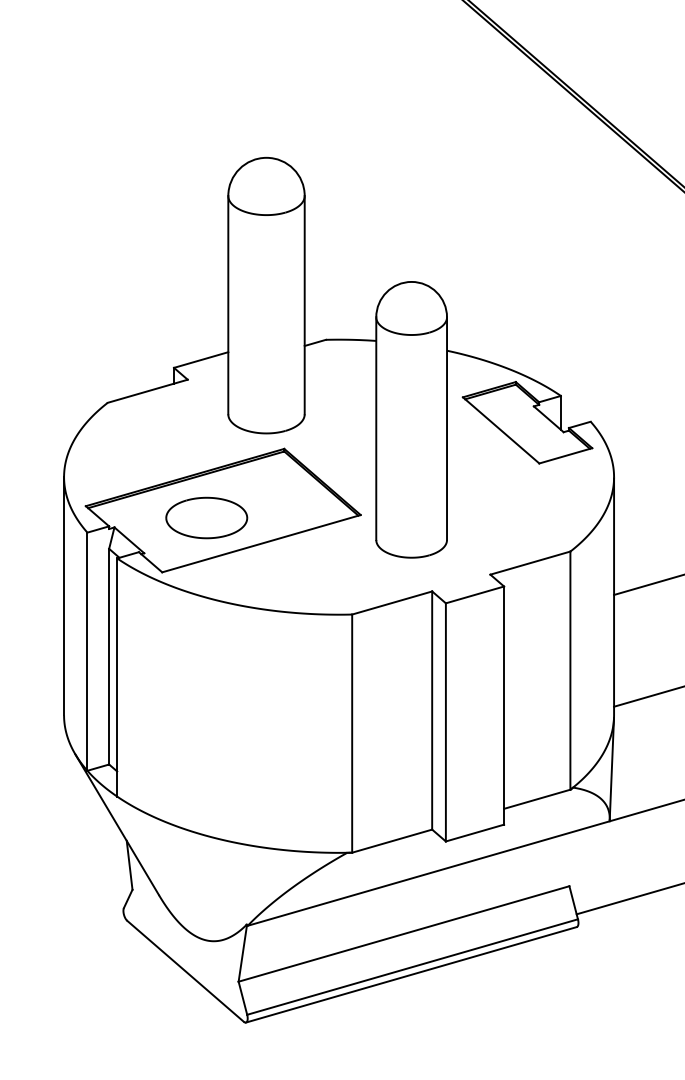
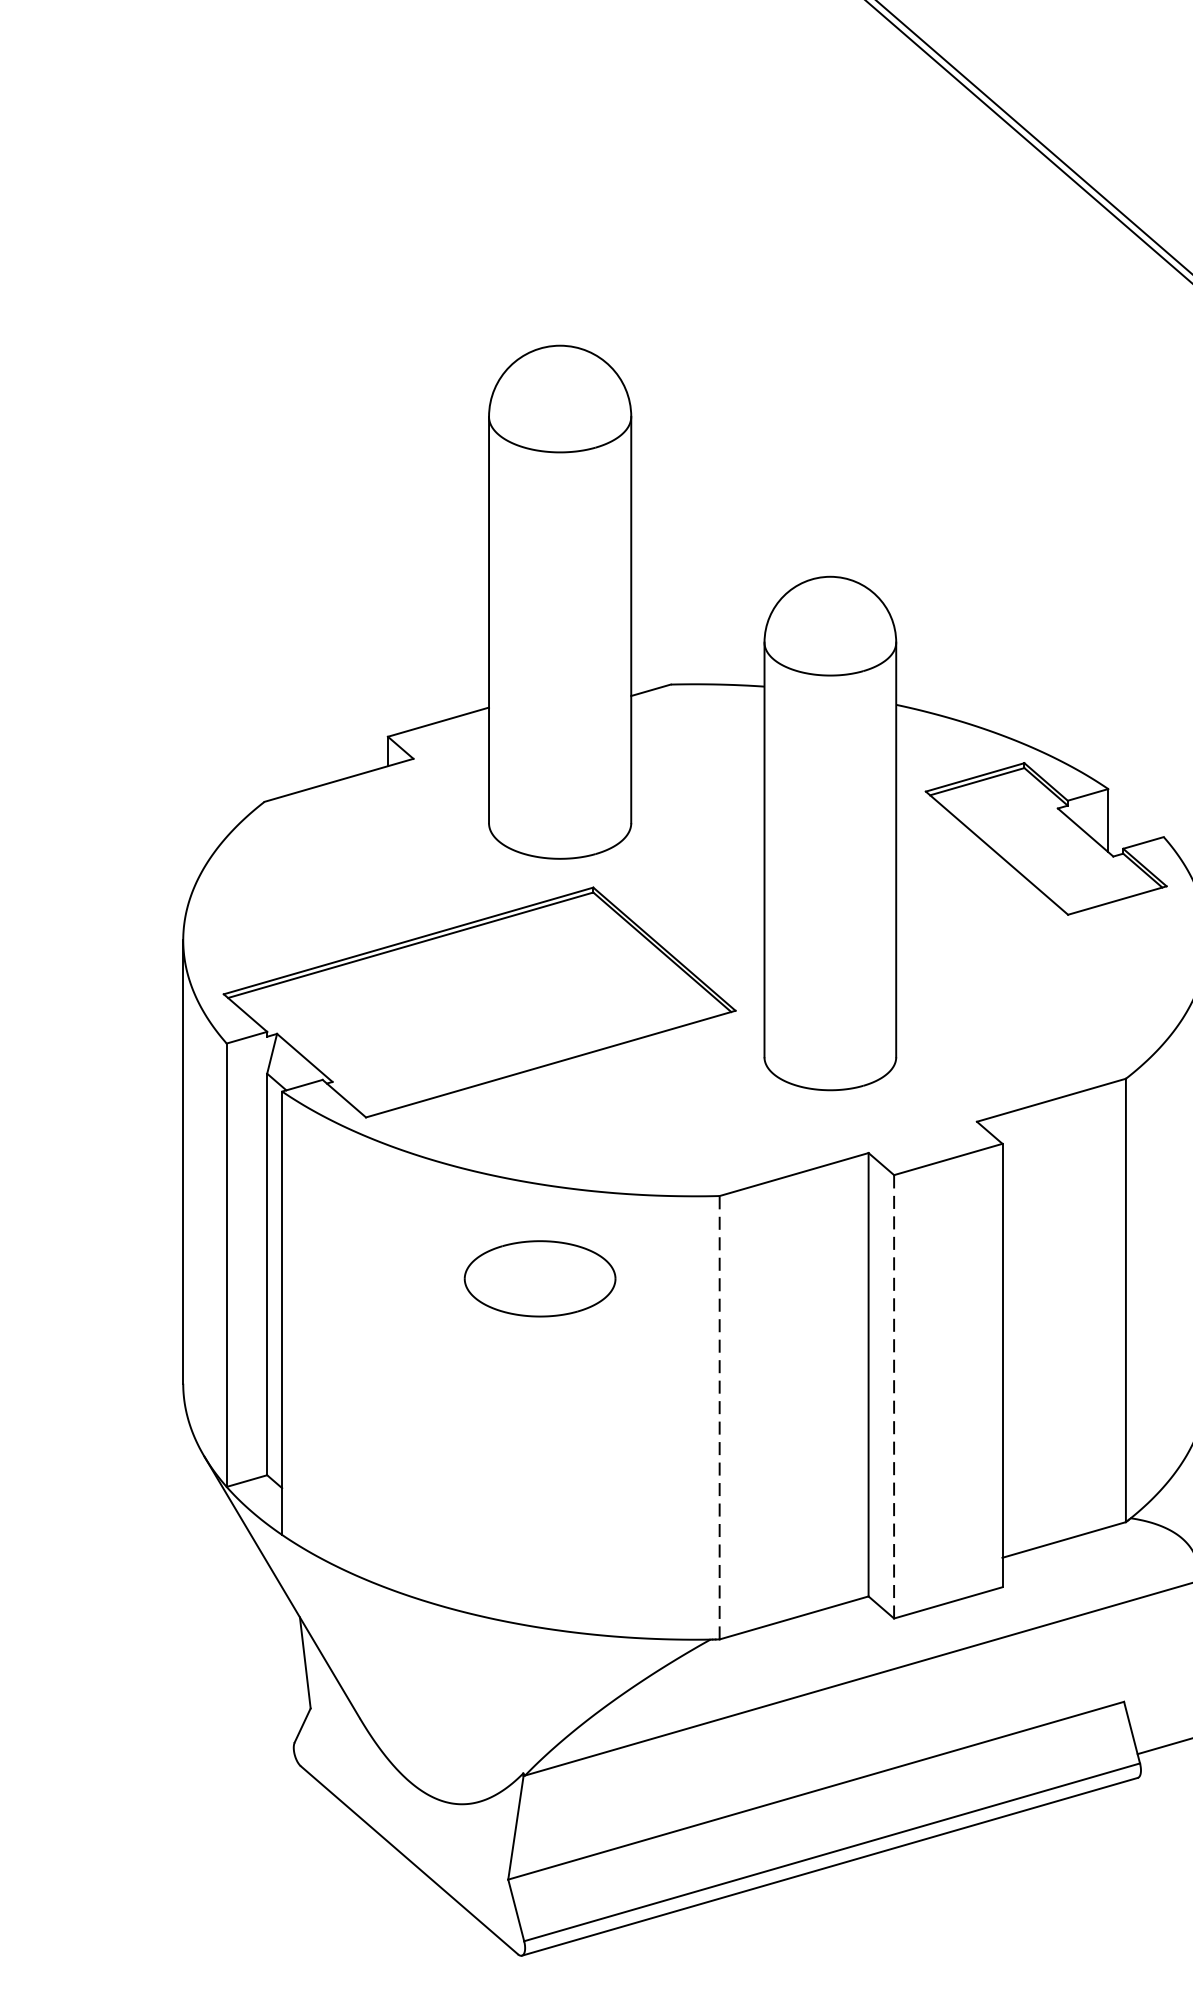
part: (206, 517) -> (539, 1277), moved
line: (445, 721) -> (893, 1395), solid -> dashed
line: (352, 733) -> (720, 1417), solid -> dashed

